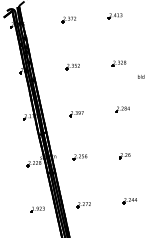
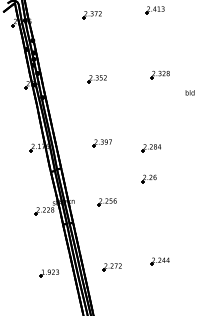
part: (122, 109) -> (151, 148), moved
part: (124, 156) -> (148, 179), moved
part: (129, 201) -> (159, 262), moved

